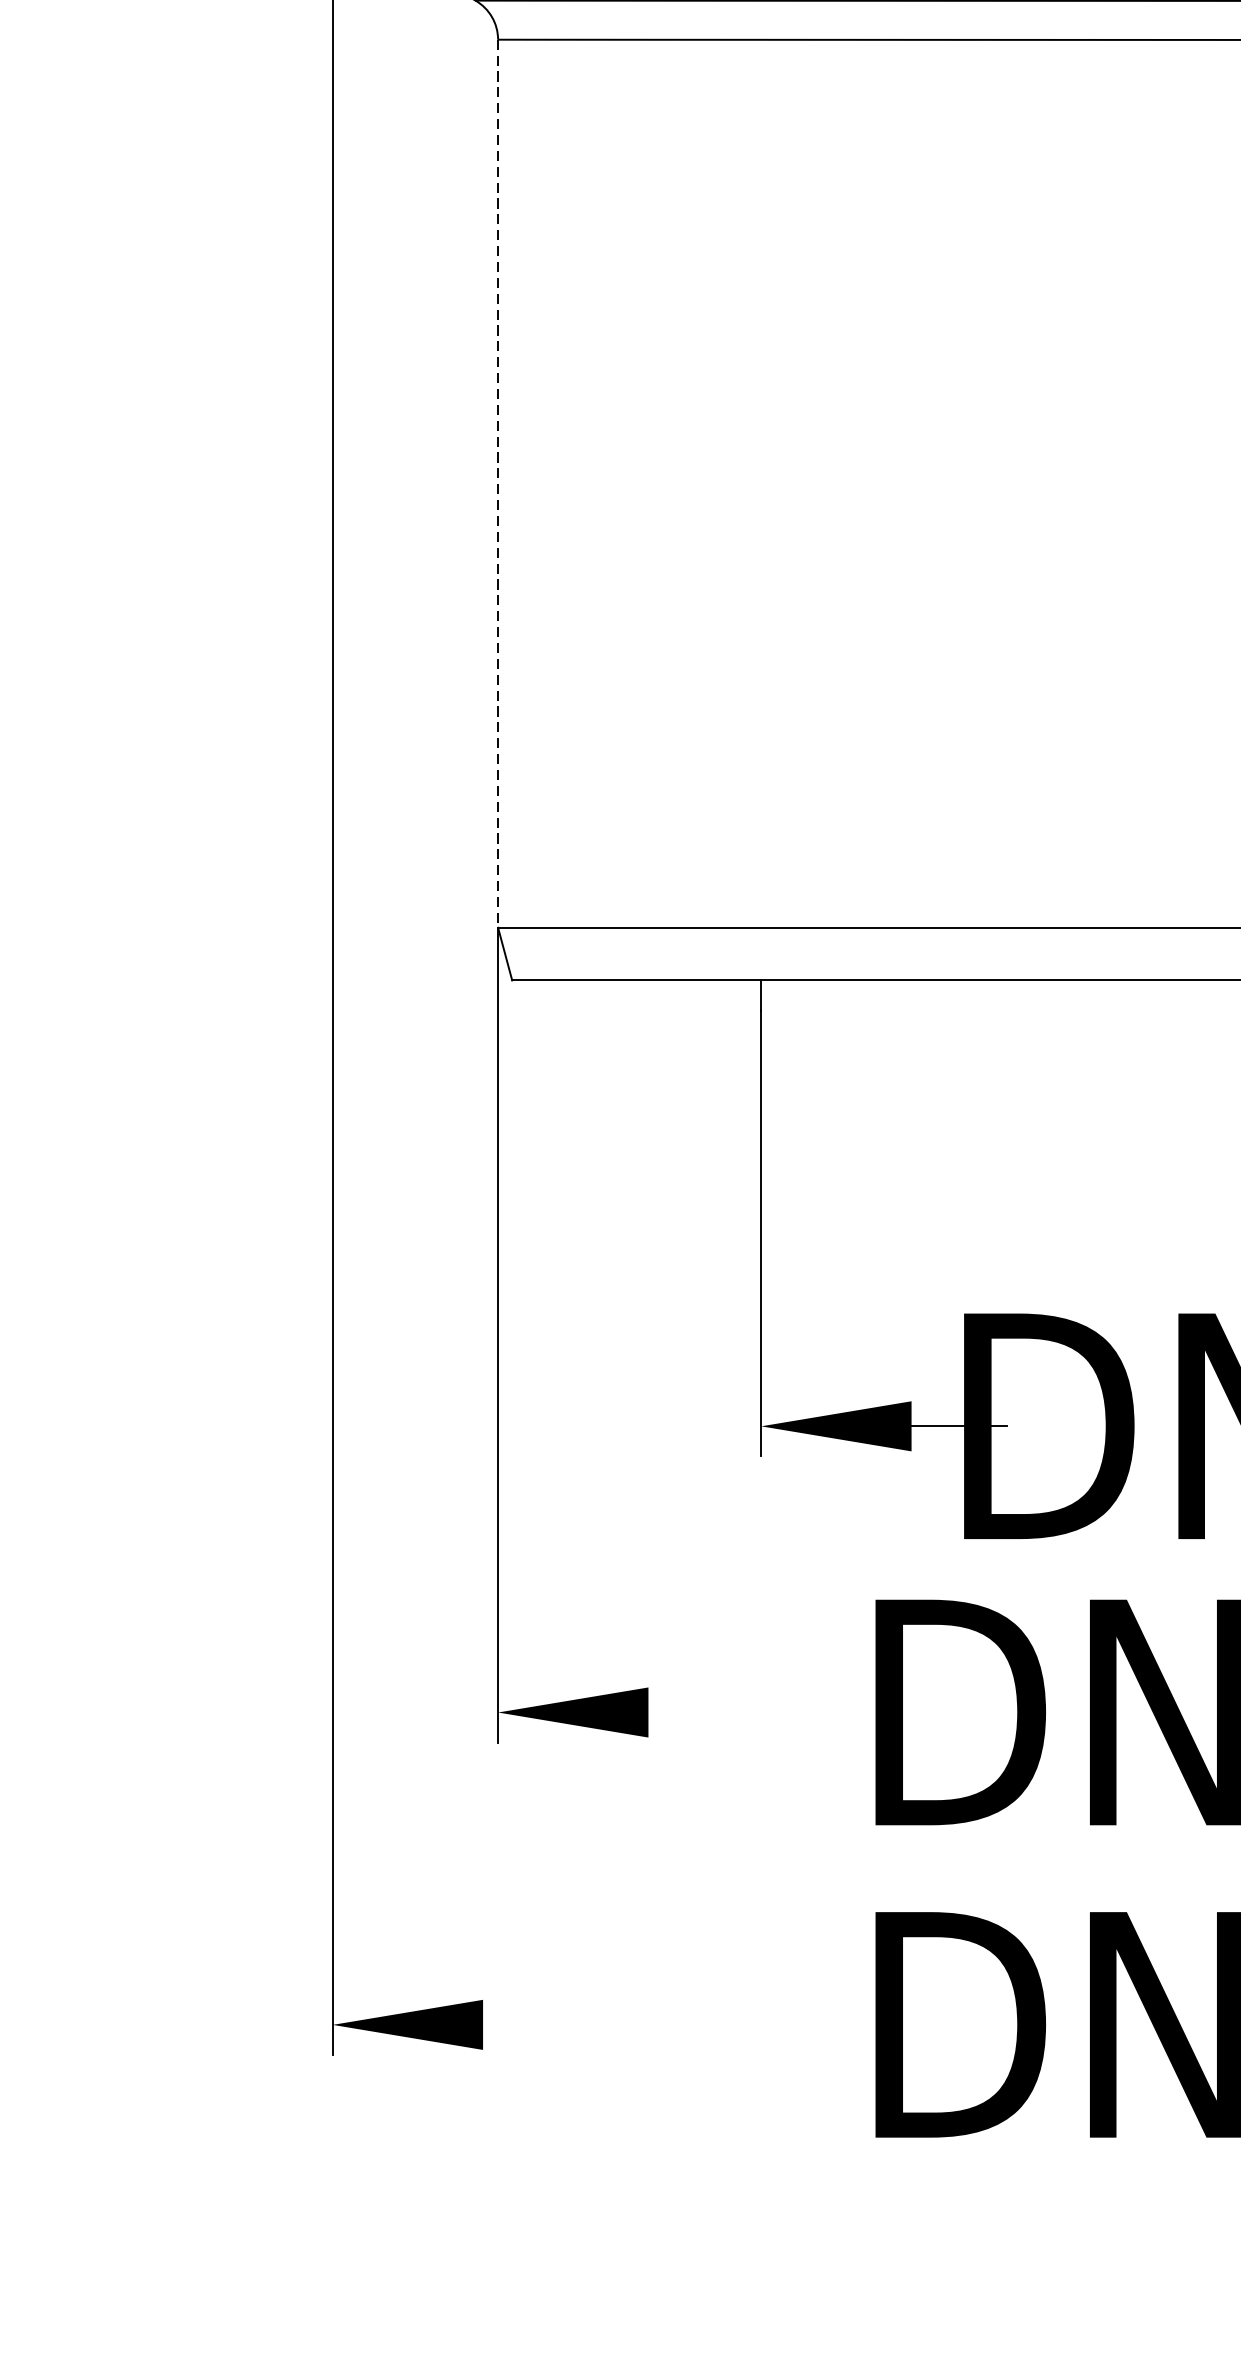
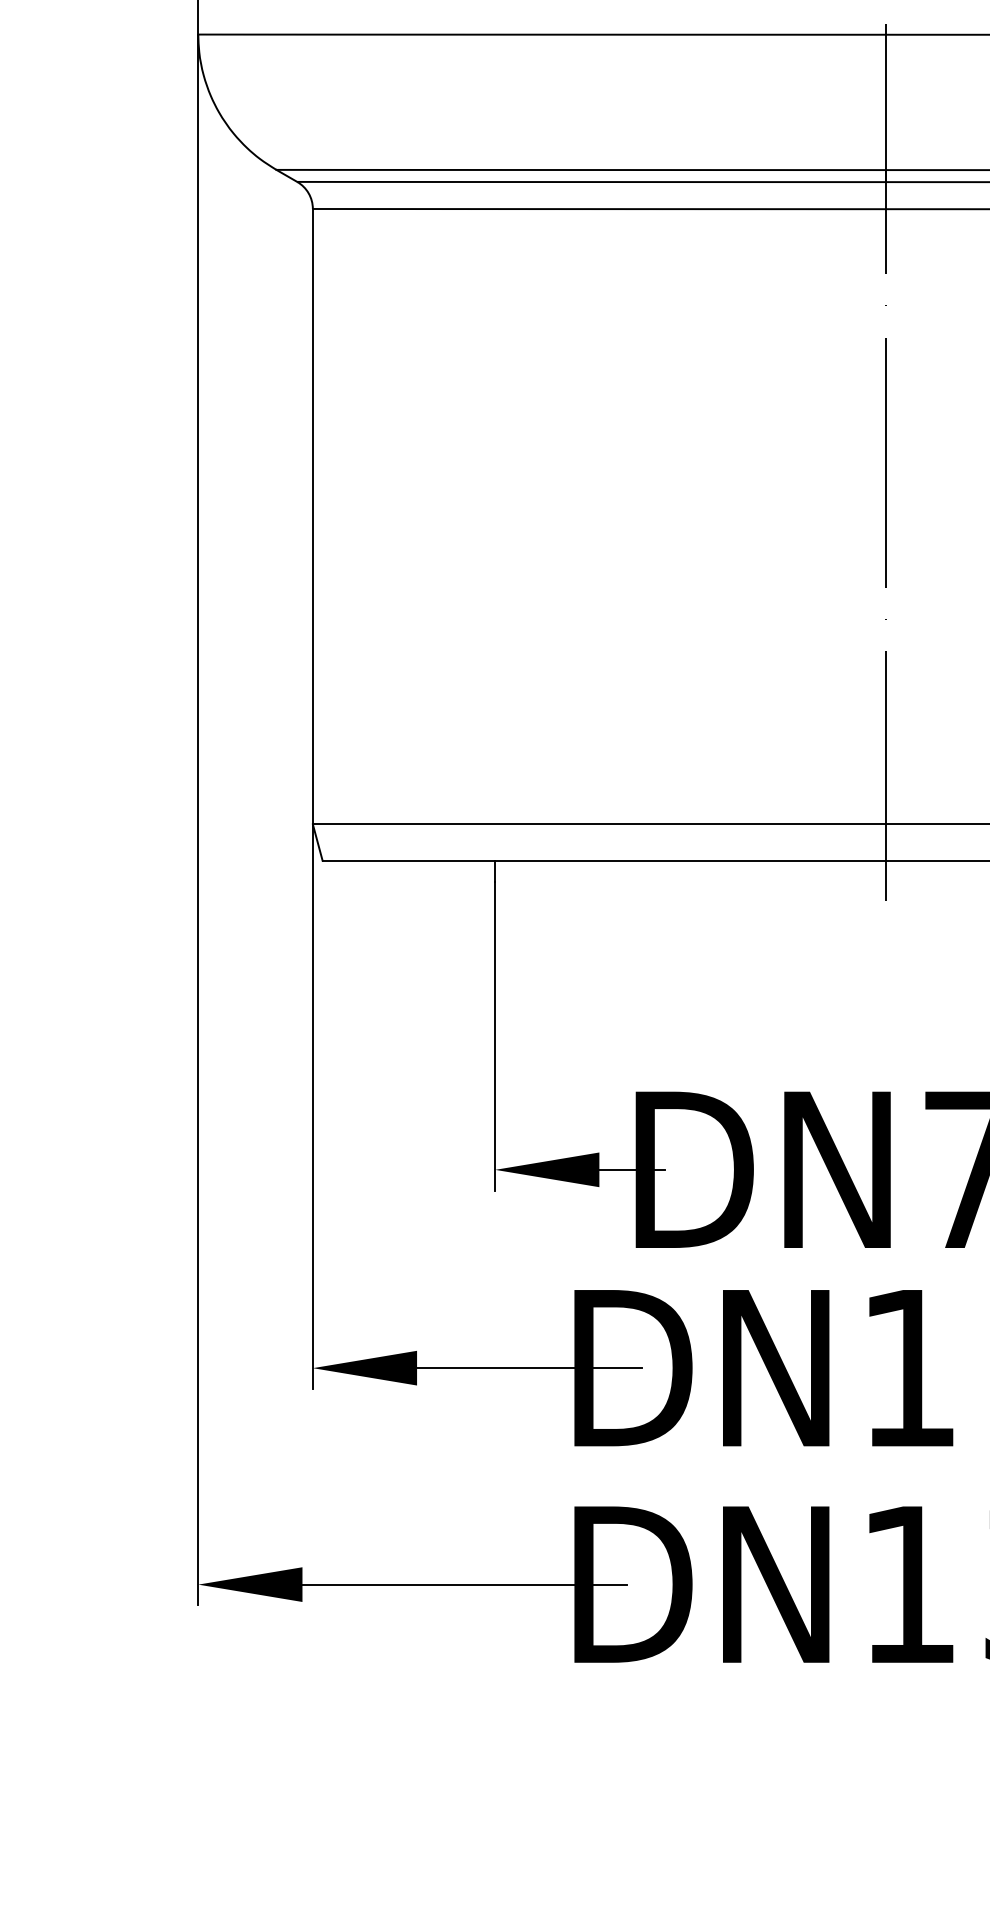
line: (497, 483) -> (312, 516), dashed -> solid
line: (810, 1712) -> (529, 1368), added
line: (716, 2024) -> (464, 1584), added

